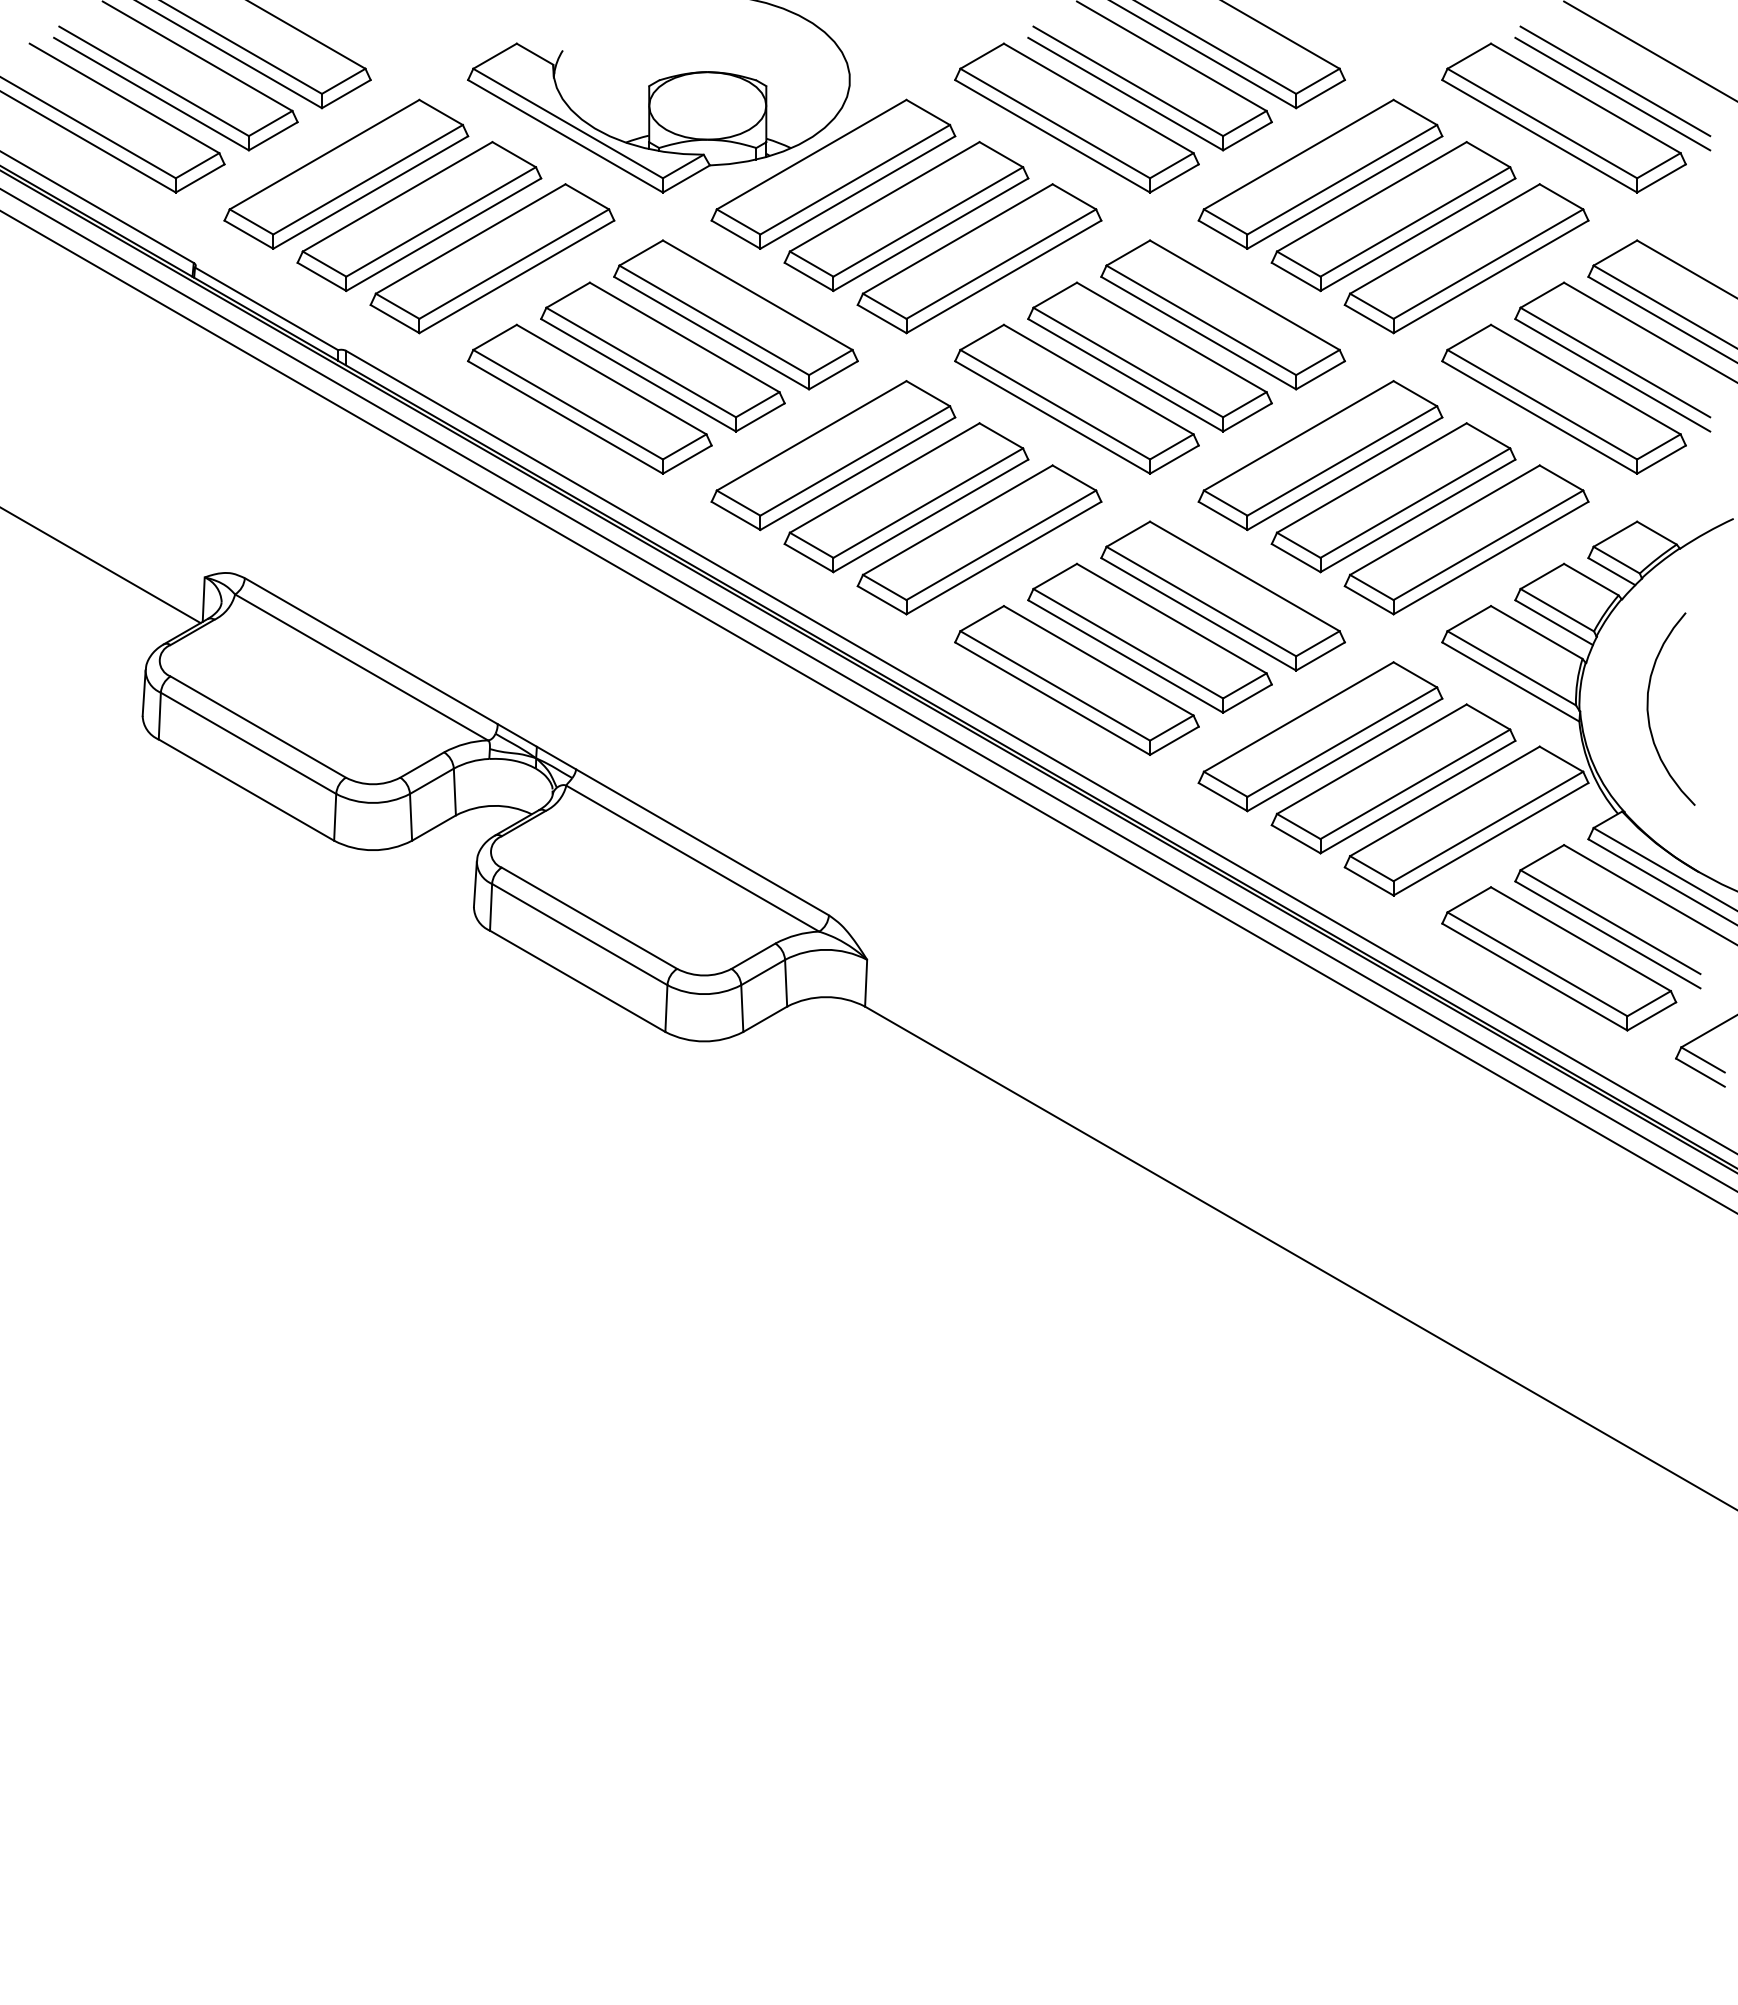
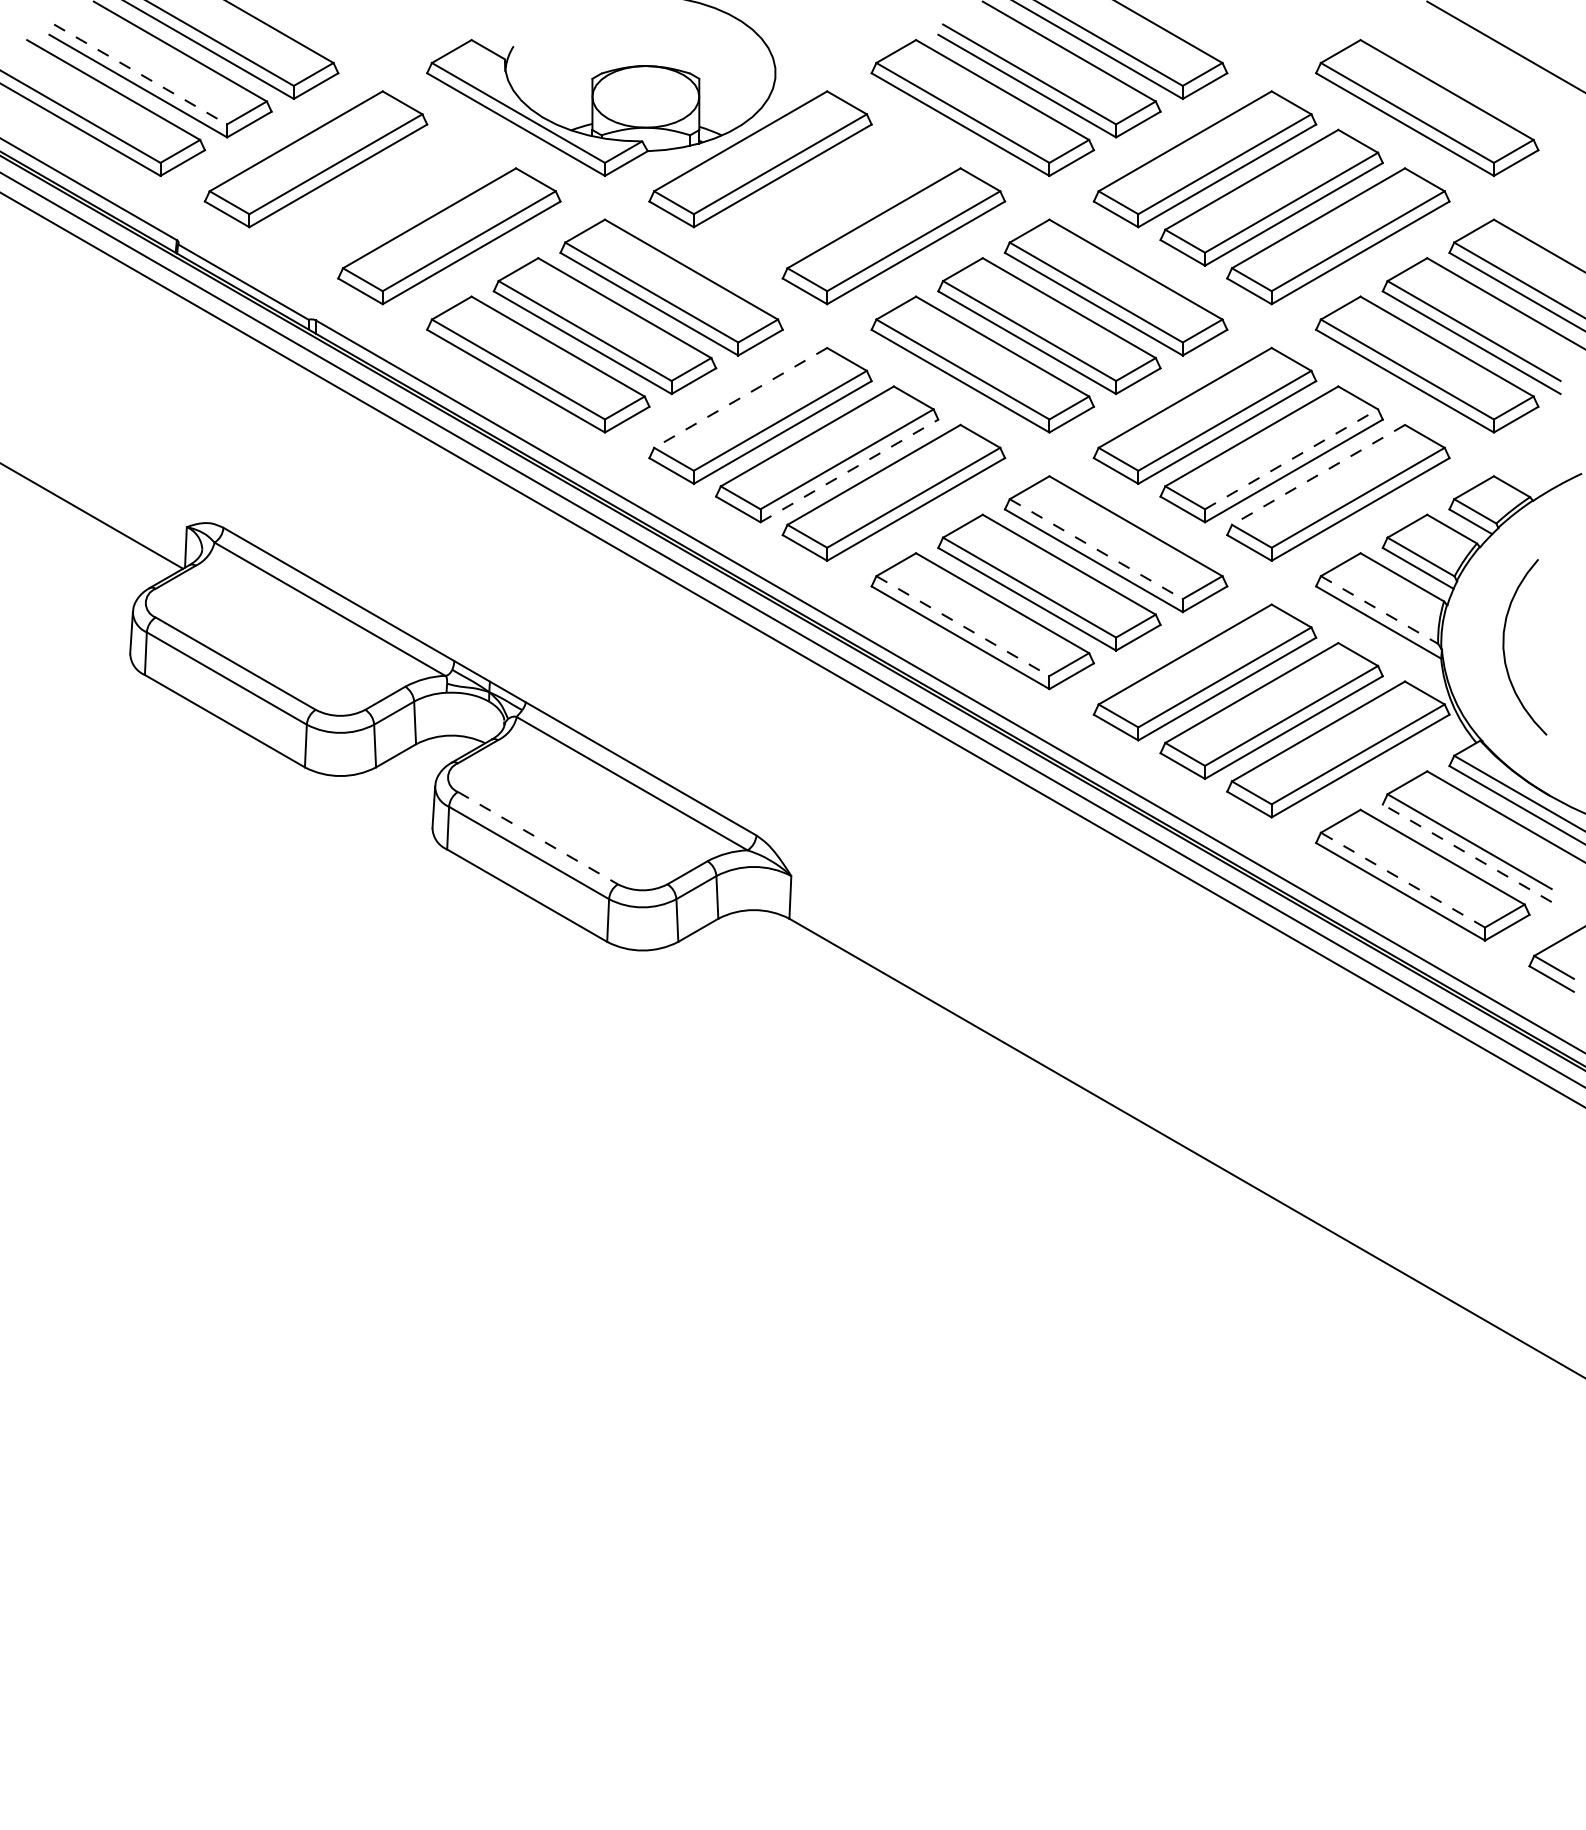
line: (154, 81) -> (141, 74), solid -> dashed
line: (1615, 81) -> (1474, 74), removed
line: (1612, 93) -> (1471, 85), removed
part: (419, 216) -> (382, 197), removed
part: (906, 216) -> (827, 197), removed
line: (811, 436) -> (740, 398), solid -> dashed
line: (1415, 502) -> (1291, 458), solid -> dashed
line: (931, 515) -> (850, 470), solid -> dashed
line: (1444, 520) -> (1318, 475), solid -> dashed
line: (1201, 601) -> (1096, 549), solid -> dashed
line: (1512, 668) -> (1380, 610), solid -> dashed
line: (1055, 686) -> (963, 626), solid -> dashed
line: (589, 918) -> (537, 838), solid -> dashed
line: (1607, 934) -> (1466, 852), solid -> dashed
line: (1537, 964) -> (1403, 880), solid -> dashed

